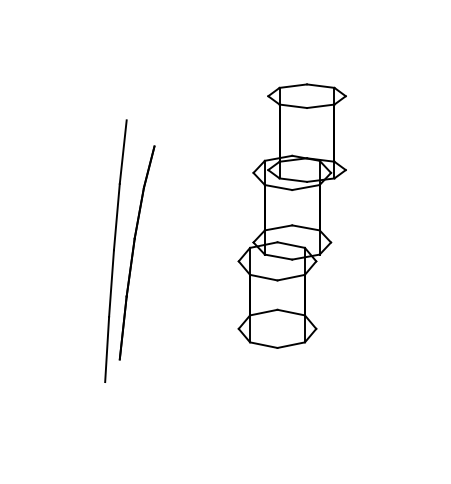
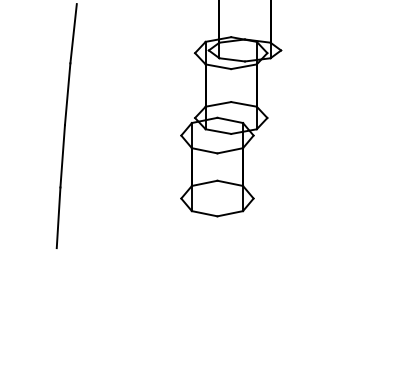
part: (136, 252) -> (85, 127), removed

